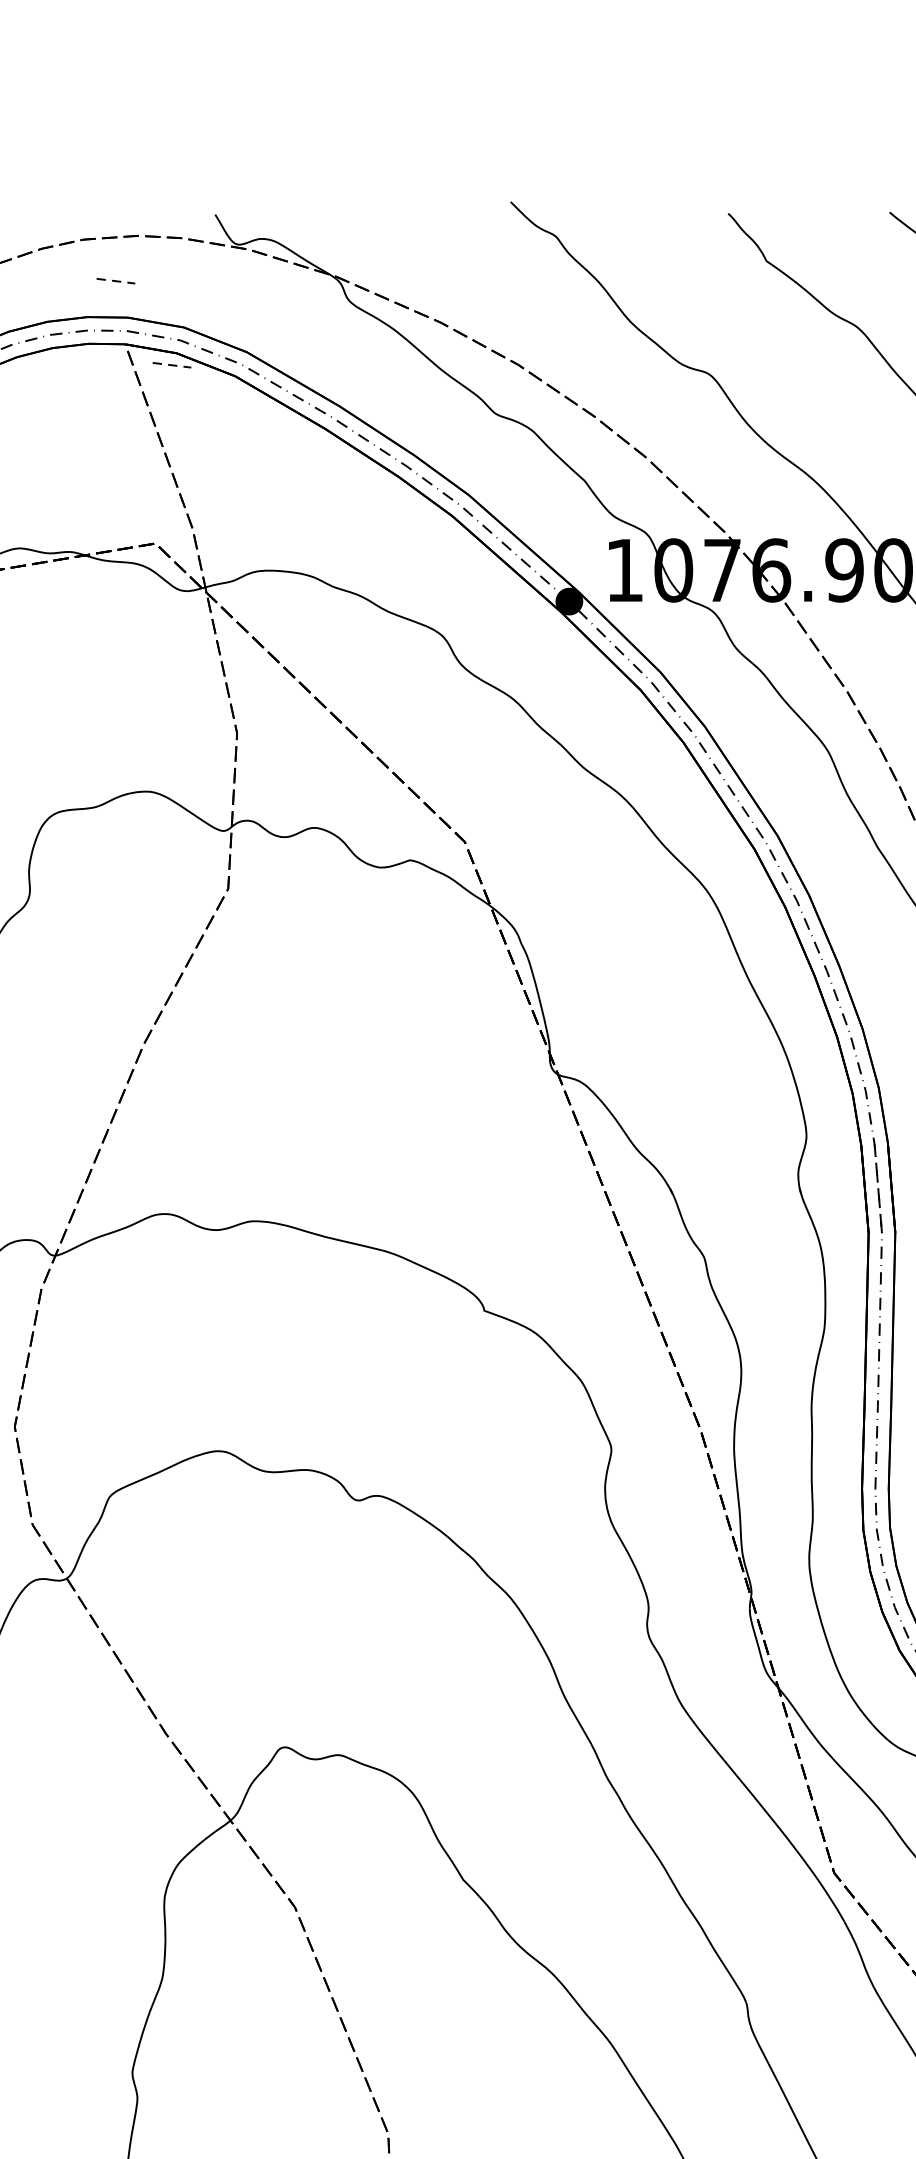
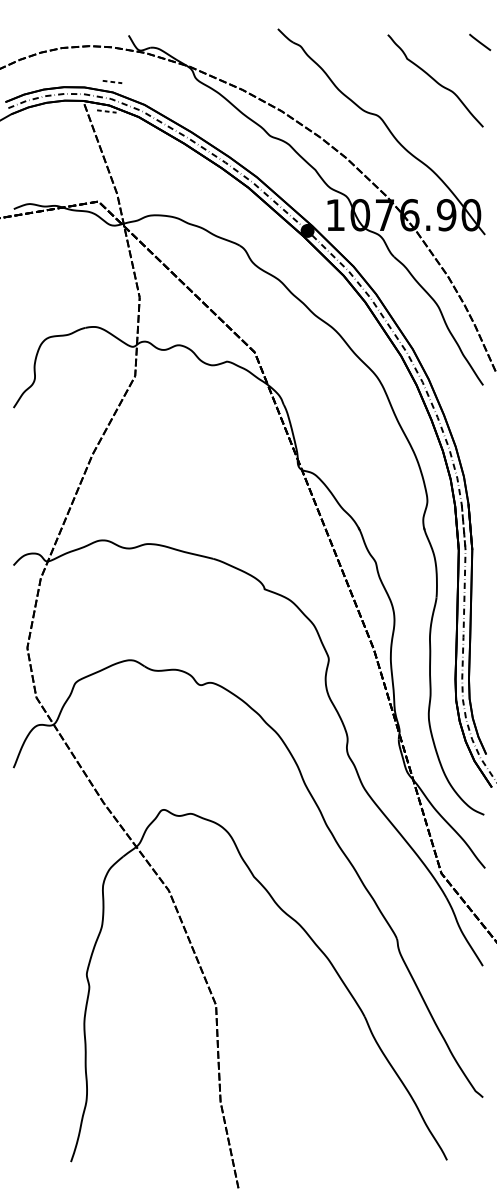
line: (115, 280) -> (112, 81), moved

